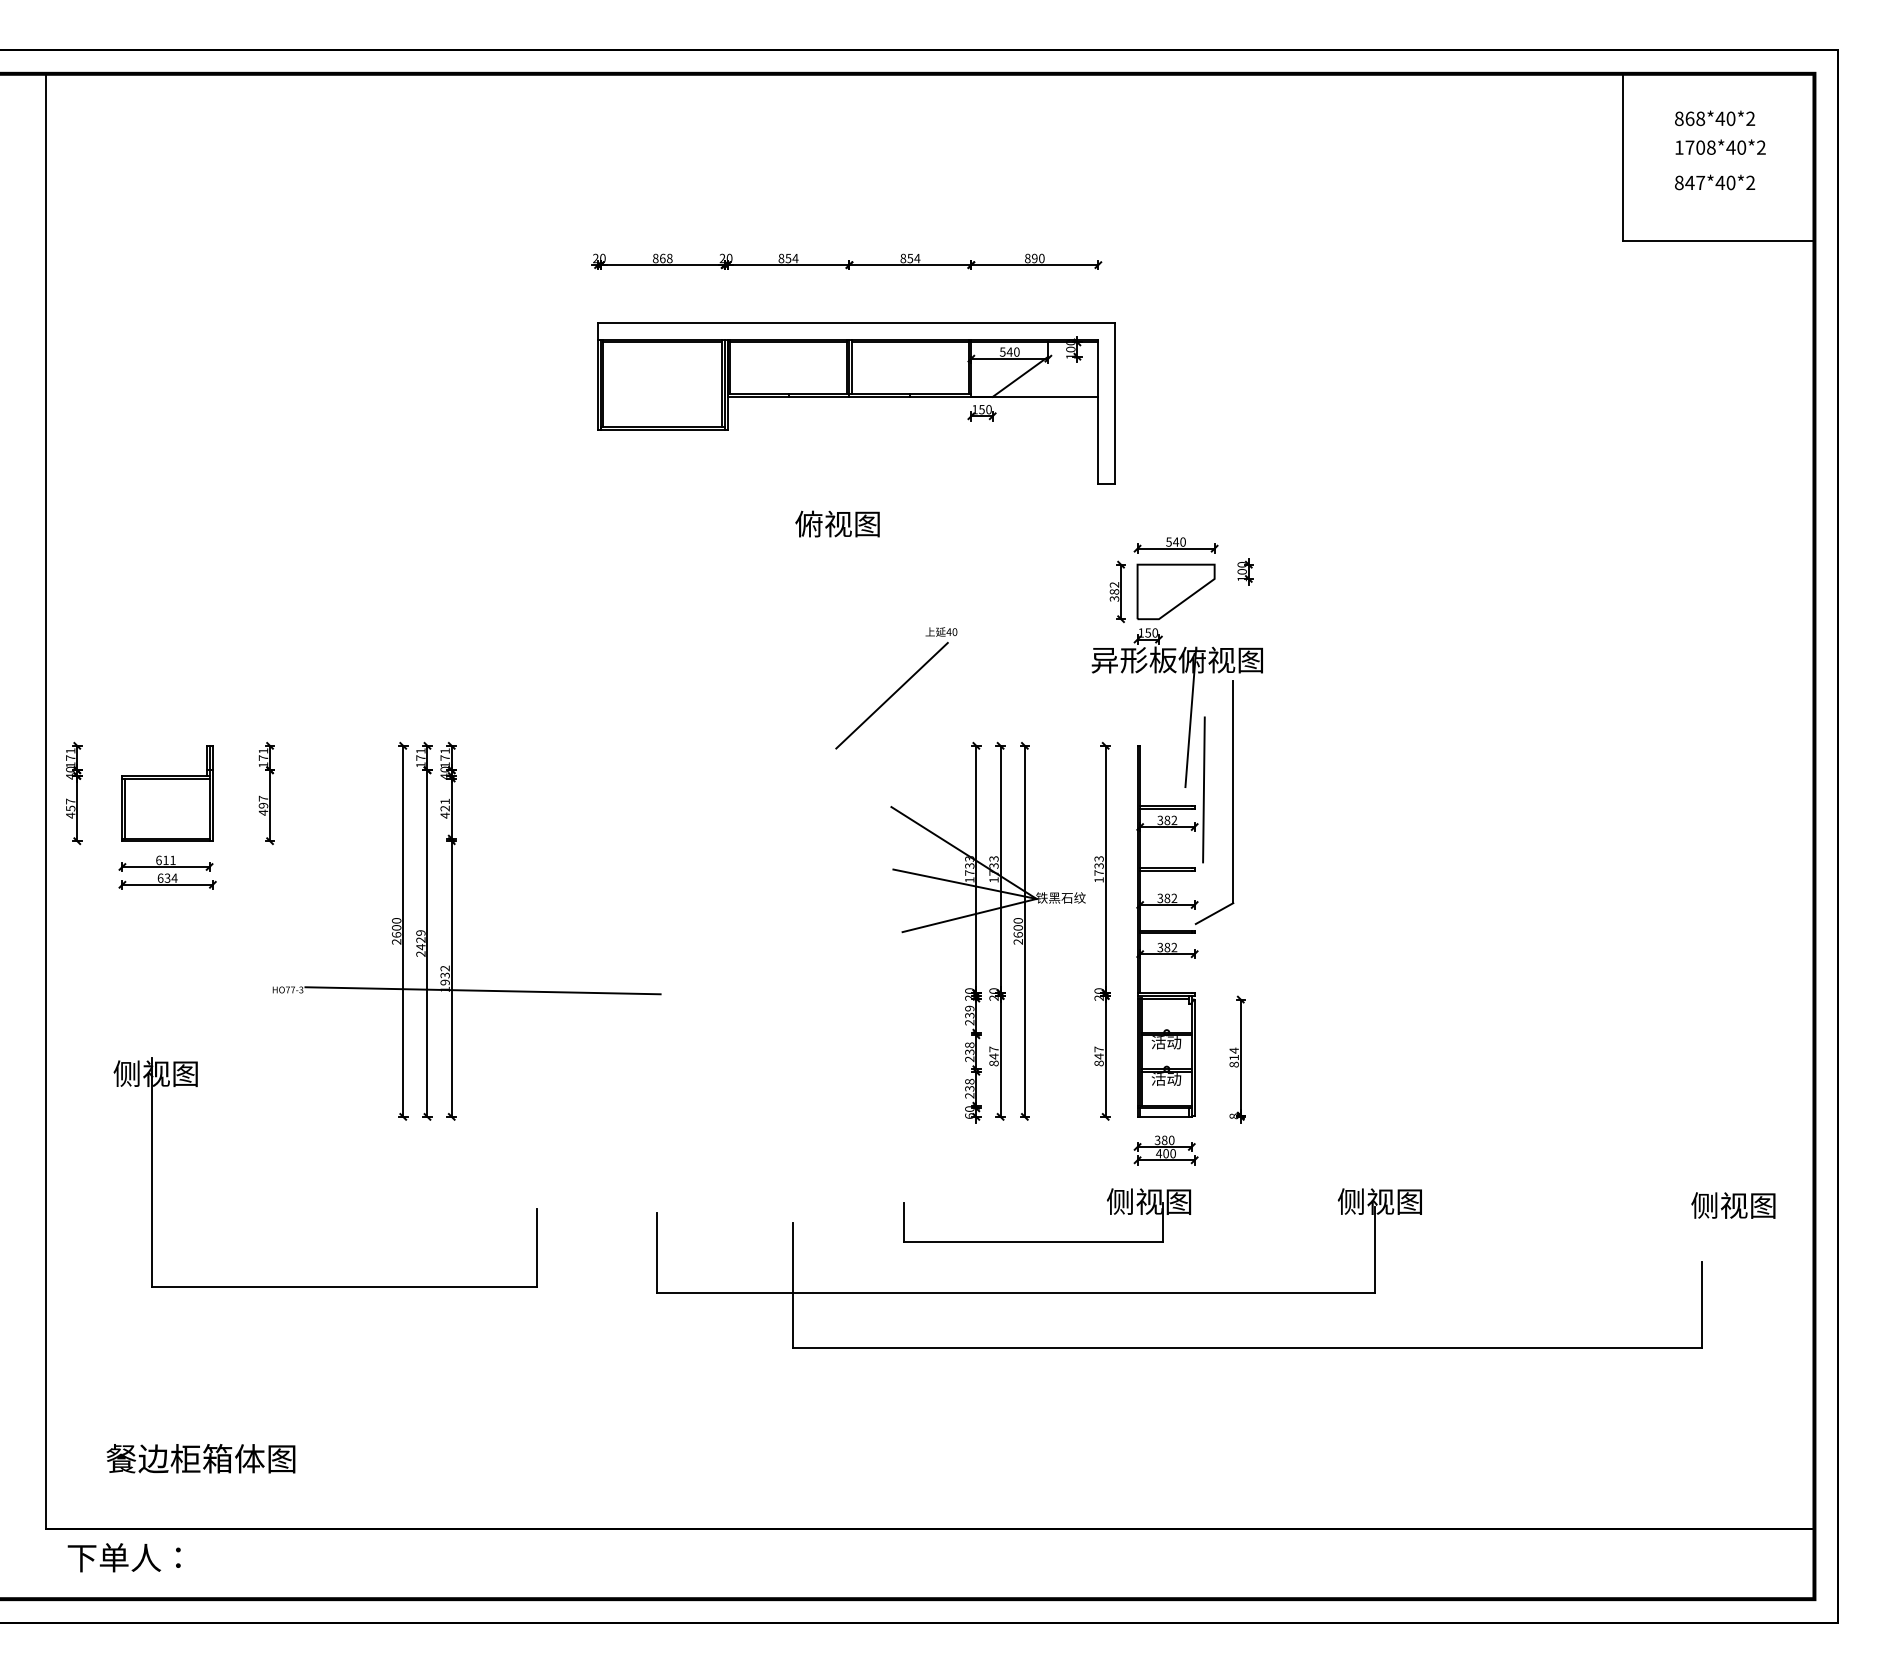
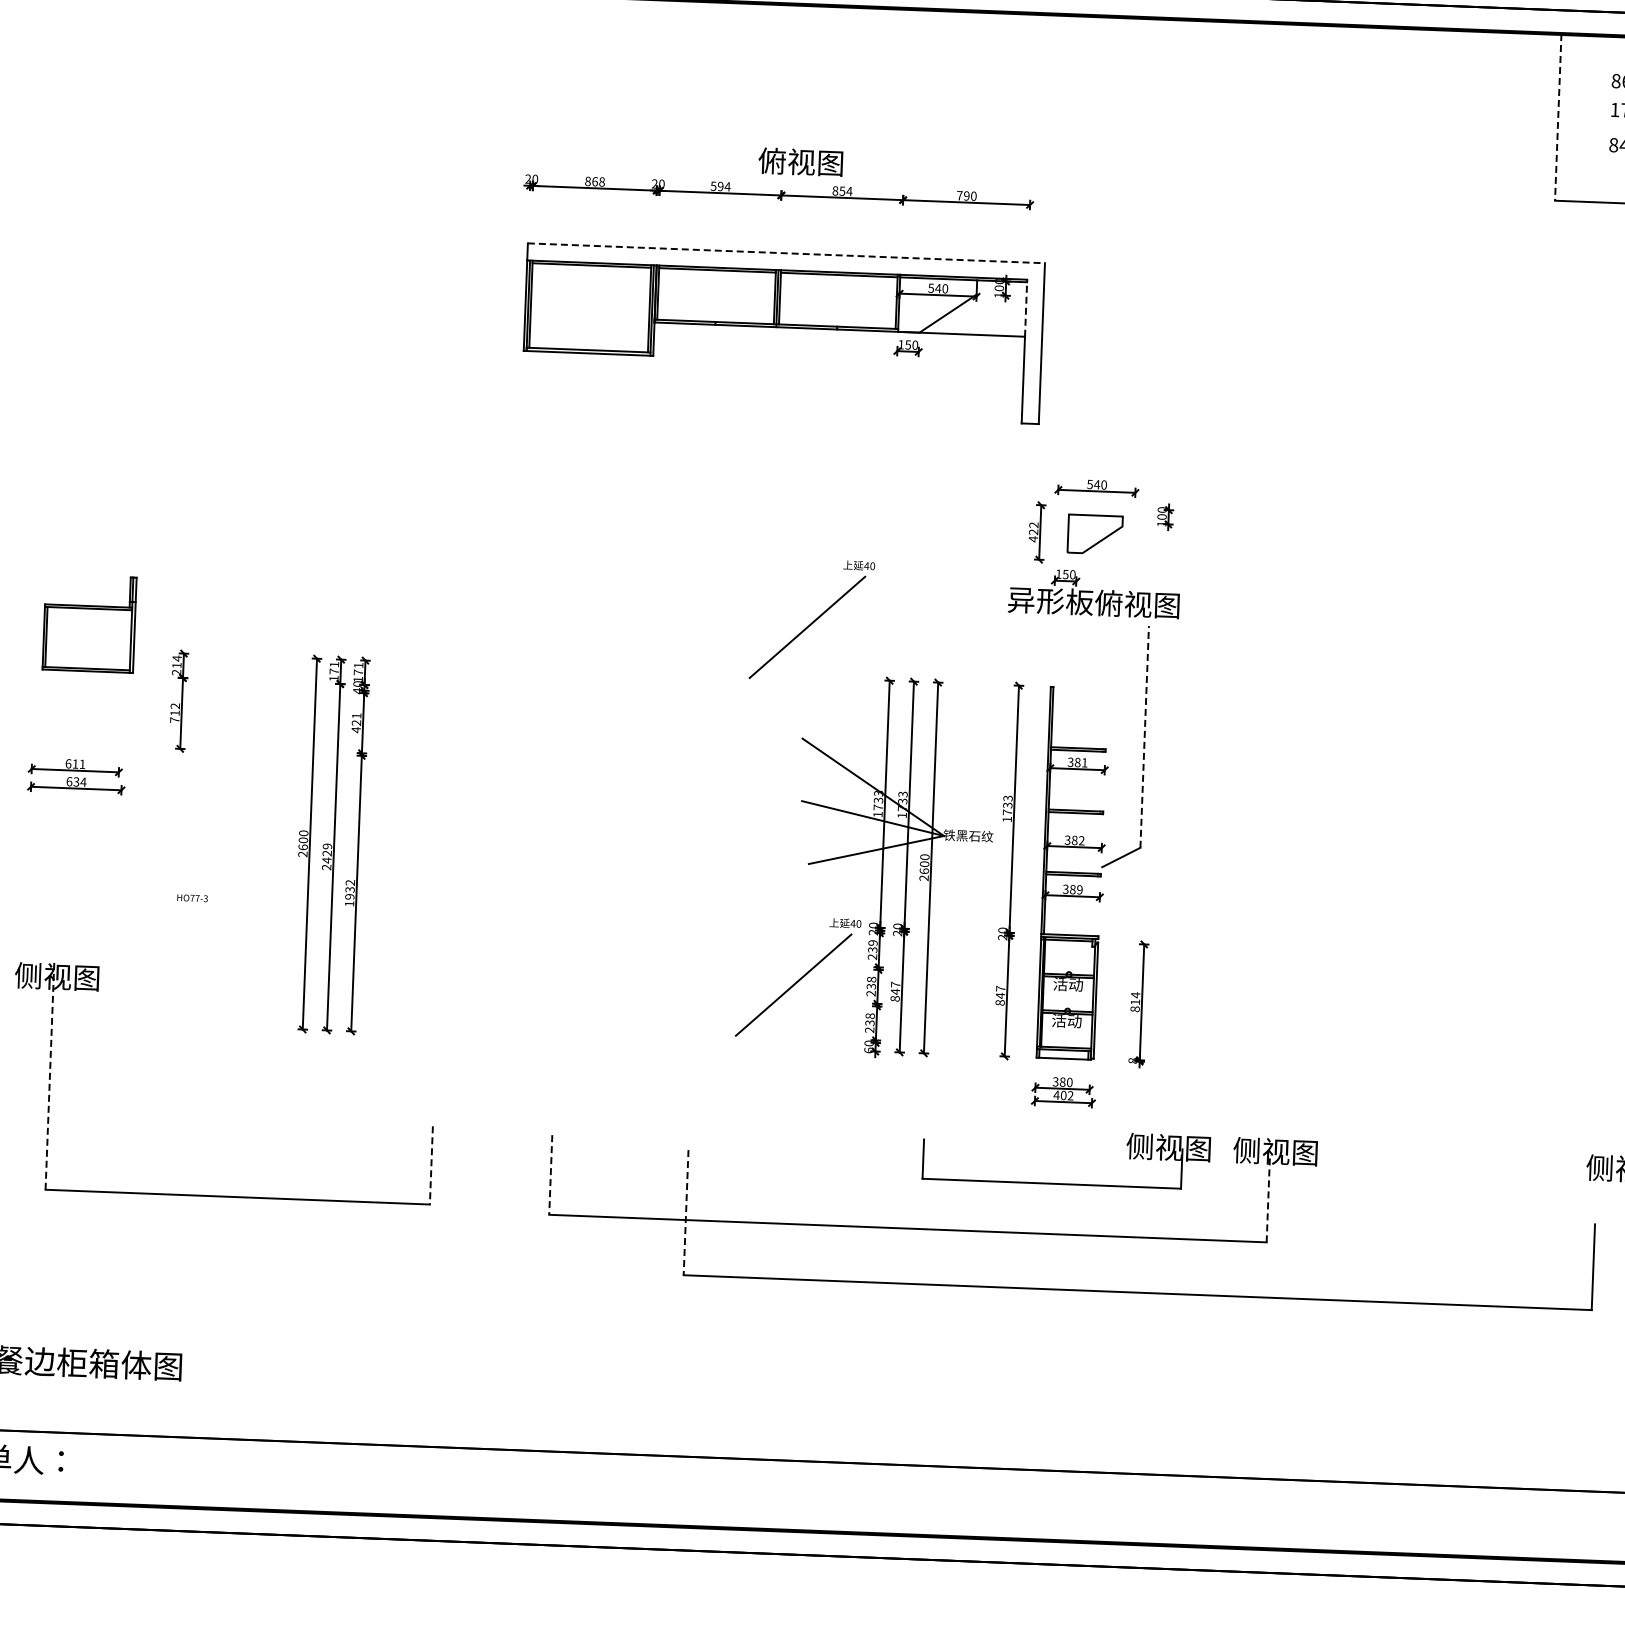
line: (1622, 157) -> (1557, 117), solid -> dashed
text: (784, 258) -> (716, 186), 854 -> 594
text: (1027, 258) -> (959, 195), 890 -> 790
line: (856, 322) -> (786, 253), solid -> dashed
line: (1098, 368) -> (1026, 308), solid -> dashed
text: (837, 523) -> (800, 161), moved
part: (1175, 591) -> (1094, 534), size x0.7
text: (1114, 595) -> (1033, 535), 382 -> 422
line: (1190, 718) -> (1104, 661), removed
text: (263, 757) -> (176, 665), 171 -> 214
line: (1203, 789) -> (1115, 733), removed
line: (1233, 792) -> (1144, 737), solid -> dashed
part: (167, 793) -> (89, 623), moved
text: (263, 805) -> (175, 712), 497 -> 712
text: (1174, 819) -> (1084, 761), 382 -> 381
text: (1174, 947) -> (1079, 889), 382 -> 389
line: (482, 990) -> (386, 906), removed
part: (896, 1046) -> (798, 978), added
text: (1172, 1153) -> (1070, 1095), 400 -> 402
line: (152, 1172) -> (50, 1075), solid -> dashed
part: (1047, 1241) -> (1065, 1183), moved
line: (536, 1248) -> (430, 1166), solid -> dashed
line: (1374, 1249) -> (1268, 1199), solid -> dashed
line: (656, 1252) -> (550, 1174), solid -> dashed
line: (793, 1285) -> (686, 1212), solid -> dashed

